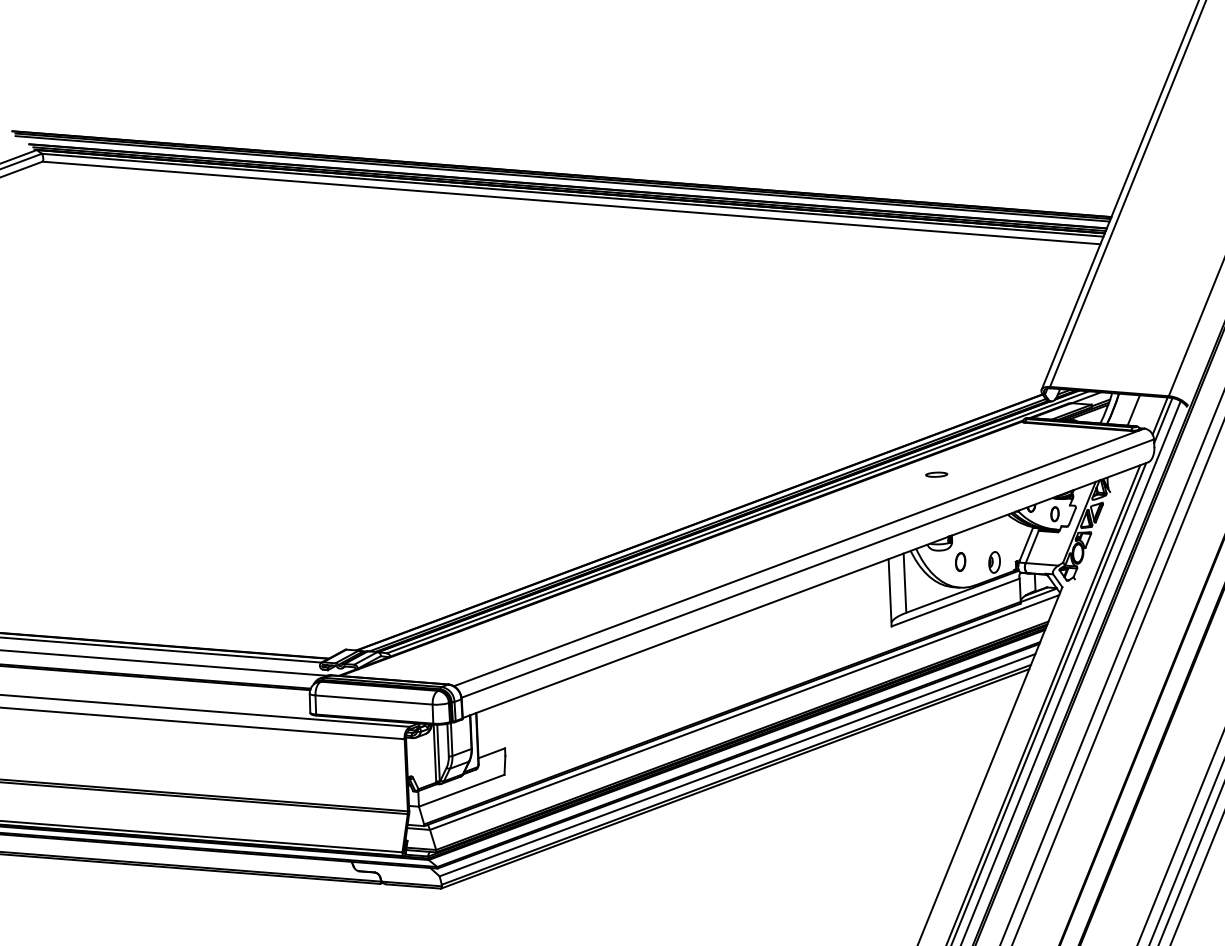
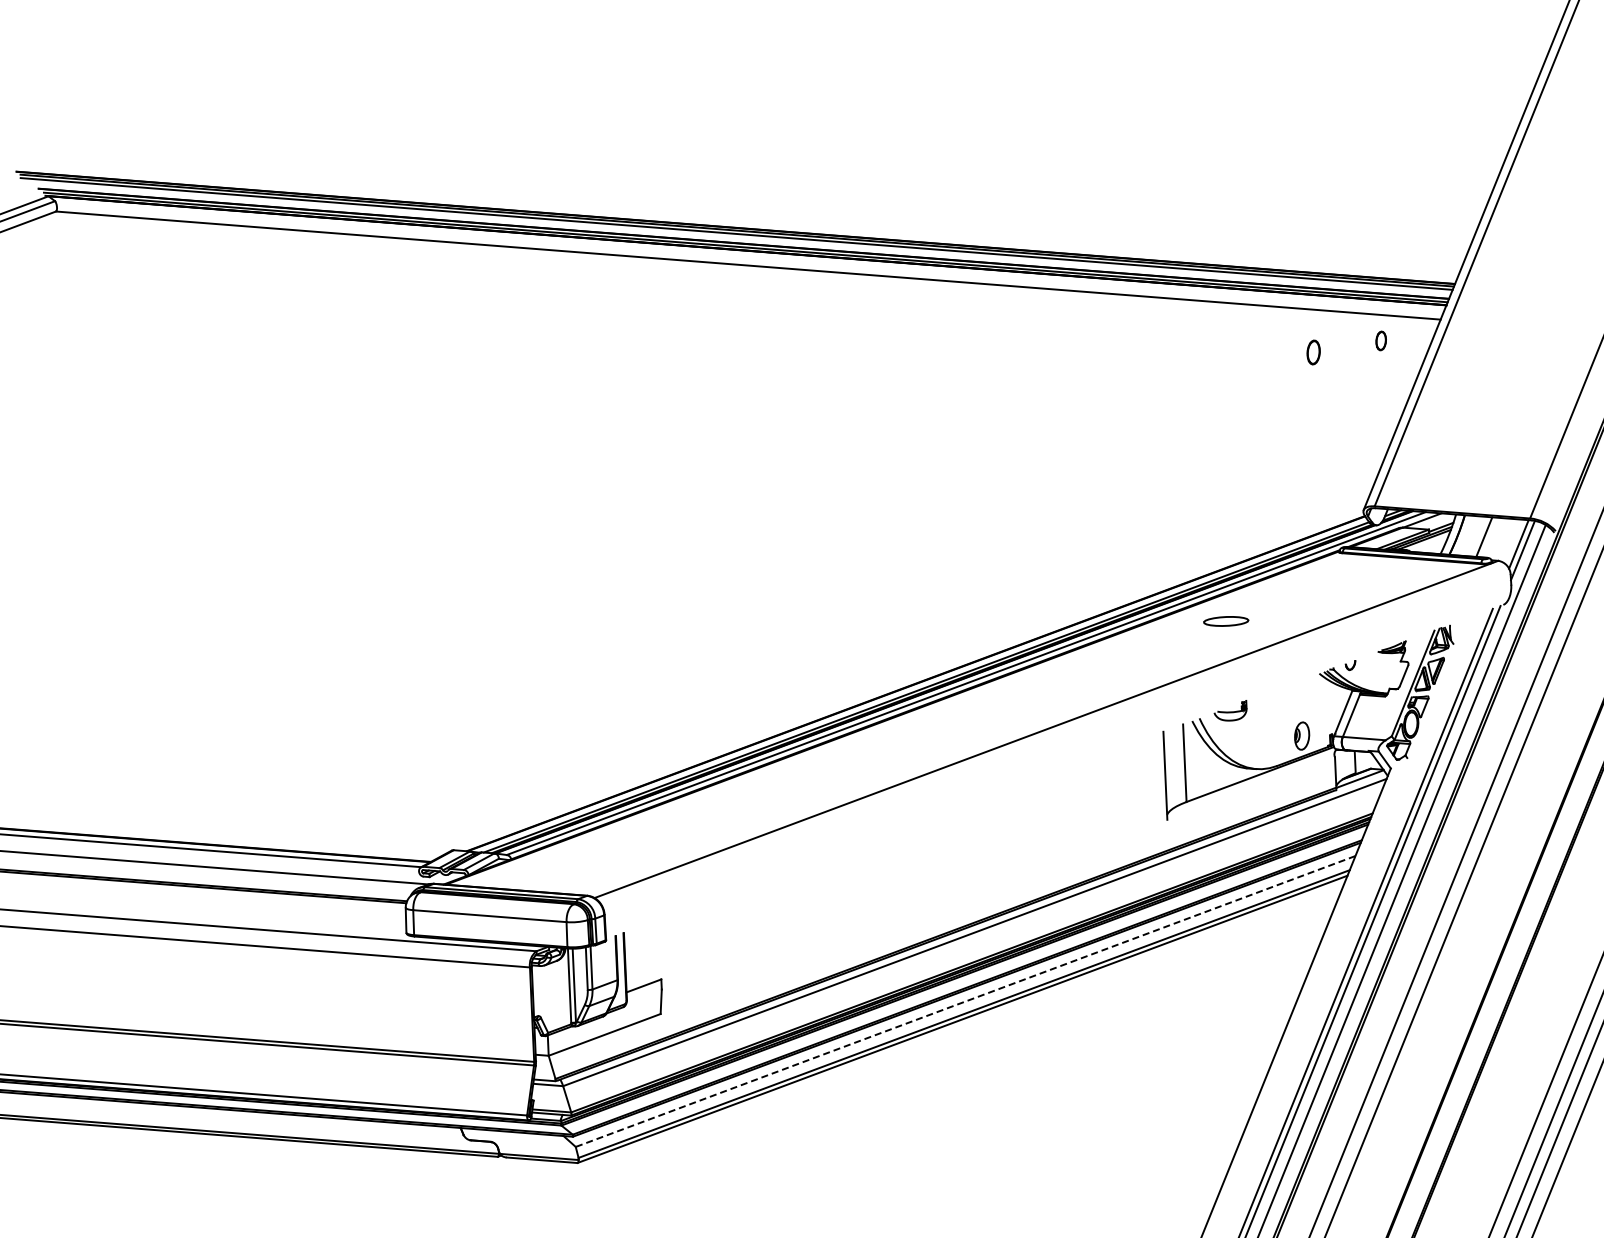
line: (572, 195) -> (749, 255), removed
part: (936, 474) -> (1226, 620), size x1.6
part: (1054, 513) -> (1380, 340), moved
part: (960, 562) -> (1313, 352), moved
line: (807, 568) -> (1057, 744), removed
line: (805, 589) -> (1054, 771), removed
line: (955, 602) -> (1251, 788), removed
line: (737, 765) -> (965, 1001), solid -> dashed

